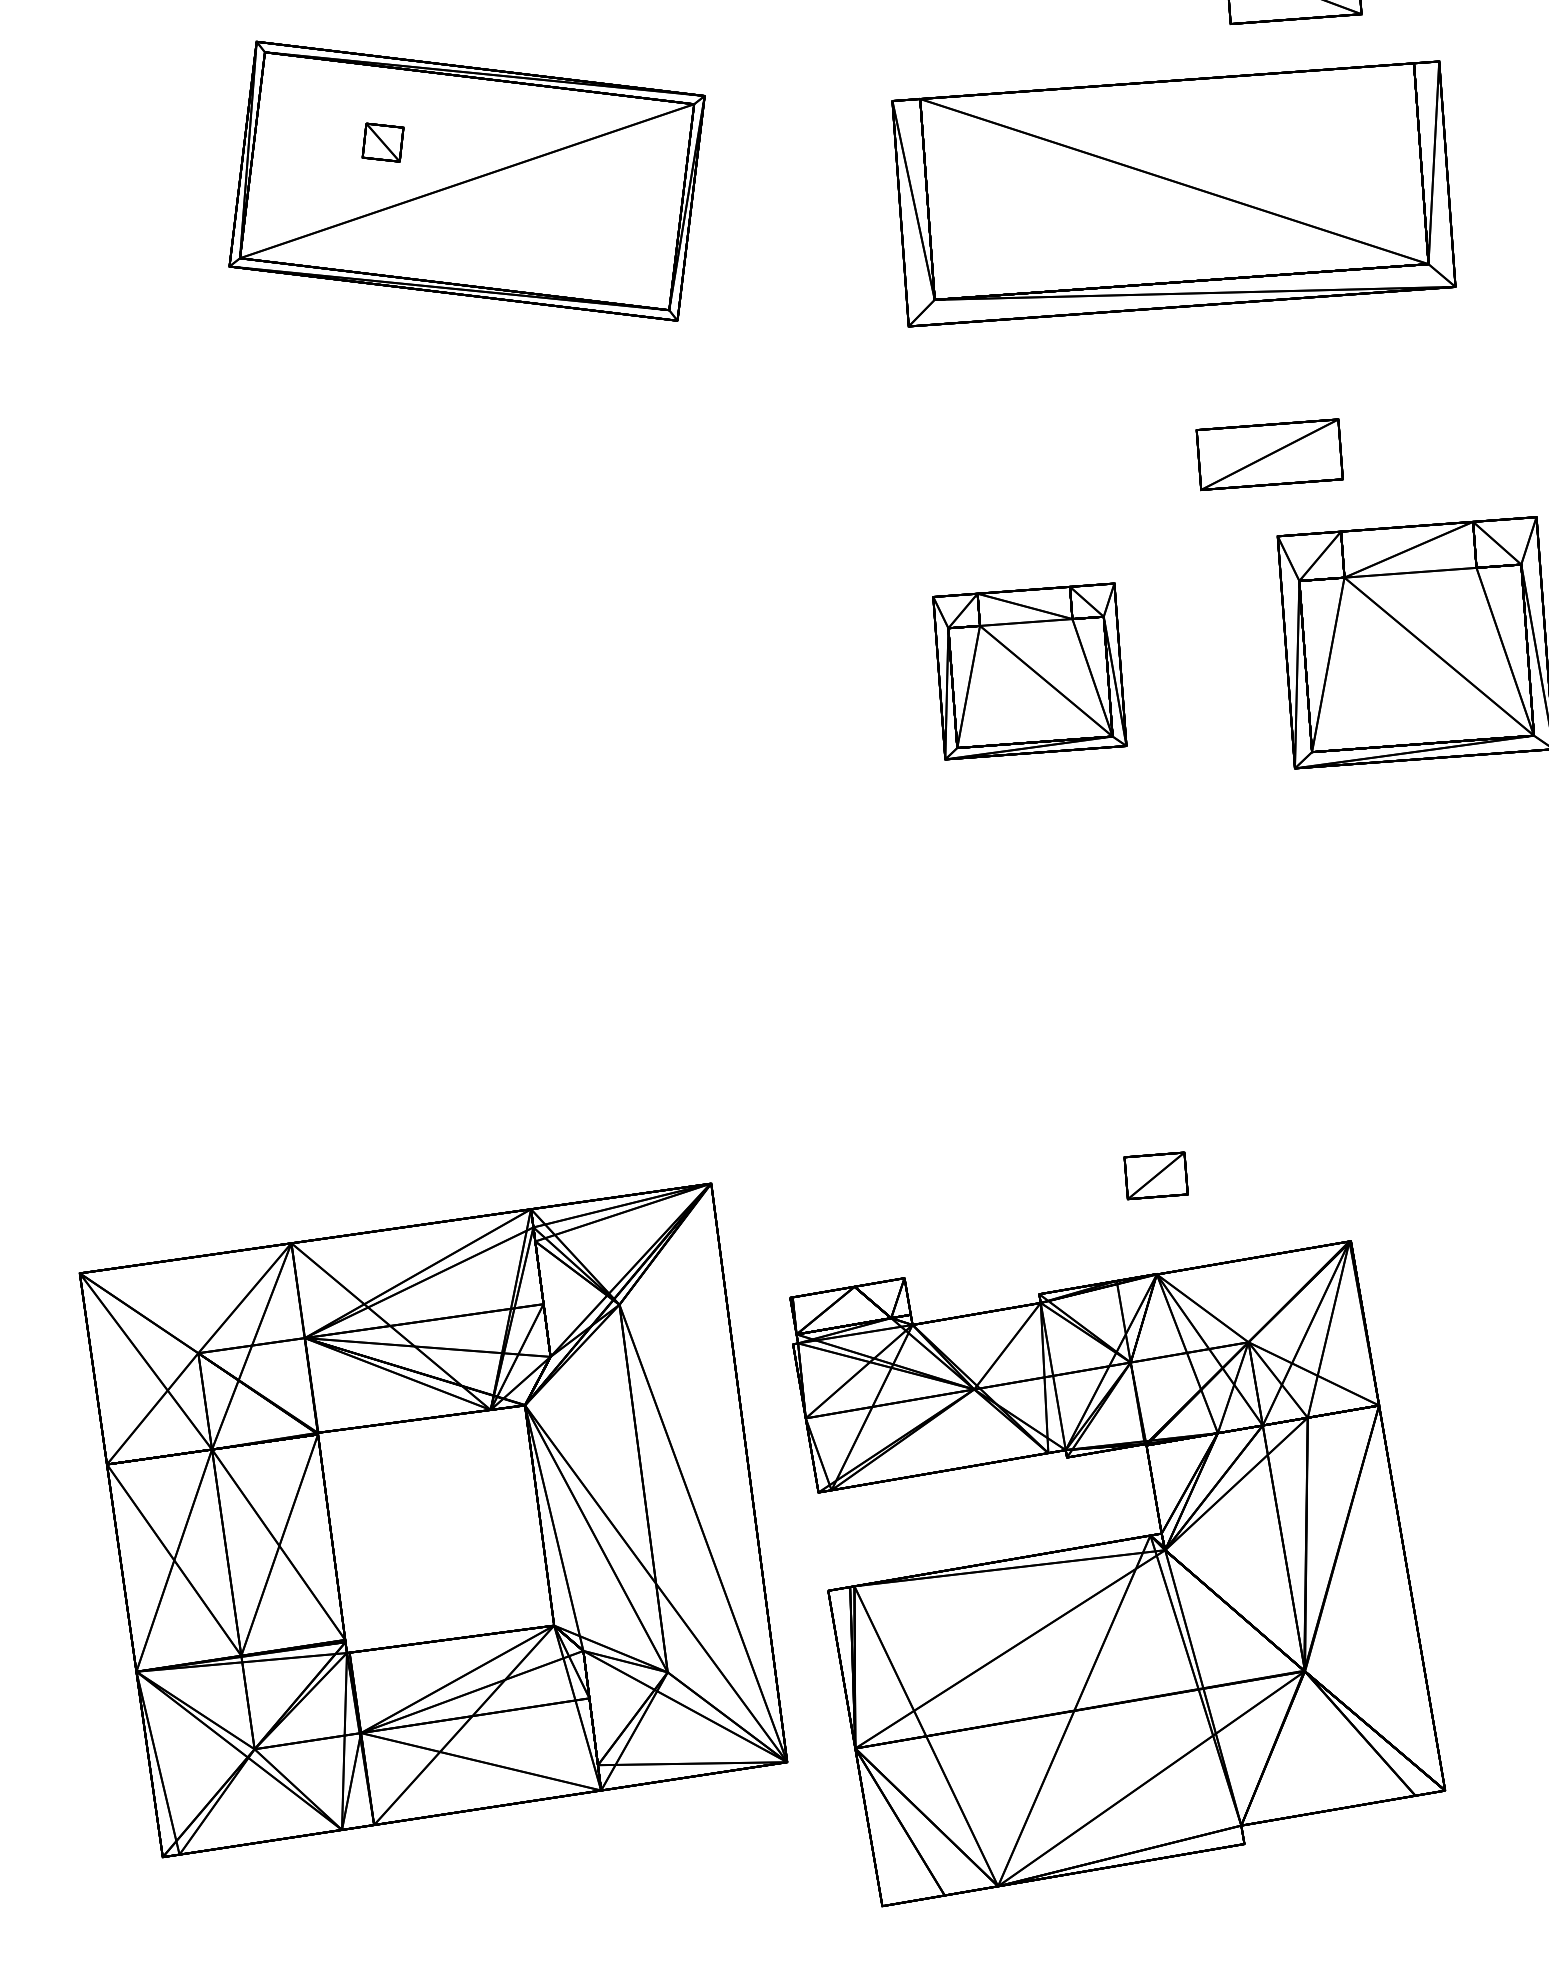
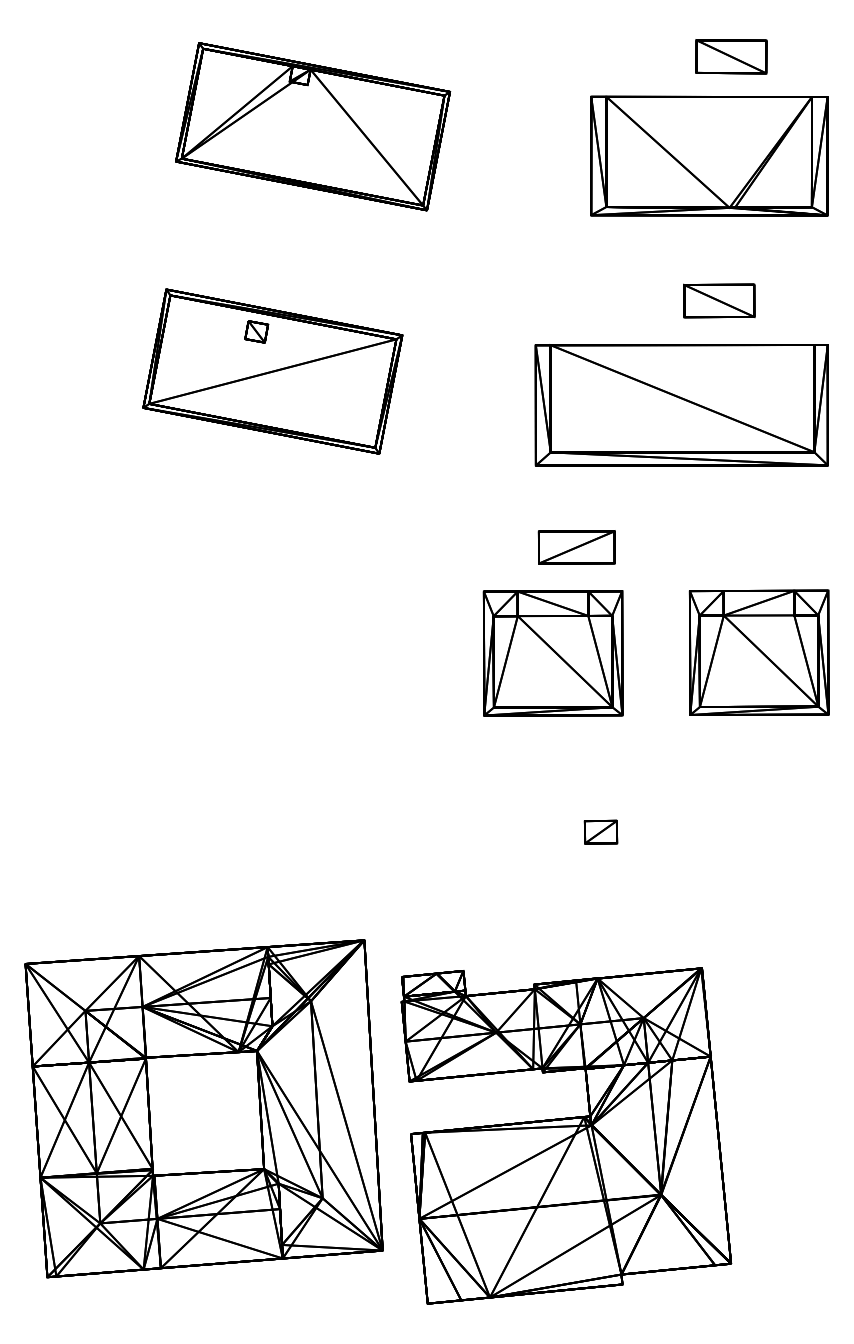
part: (382, 141) -> (256, 331), moved
part: (1173, 194) -> (681, 405), moved
part: (1269, 454) -> (576, 547), moved
part: (1028, 671) -> (552, 653), size x1.43
part: (1155, 1174) -> (600, 831), moved
part: (432, 1520) -> (203, 1108), moved

